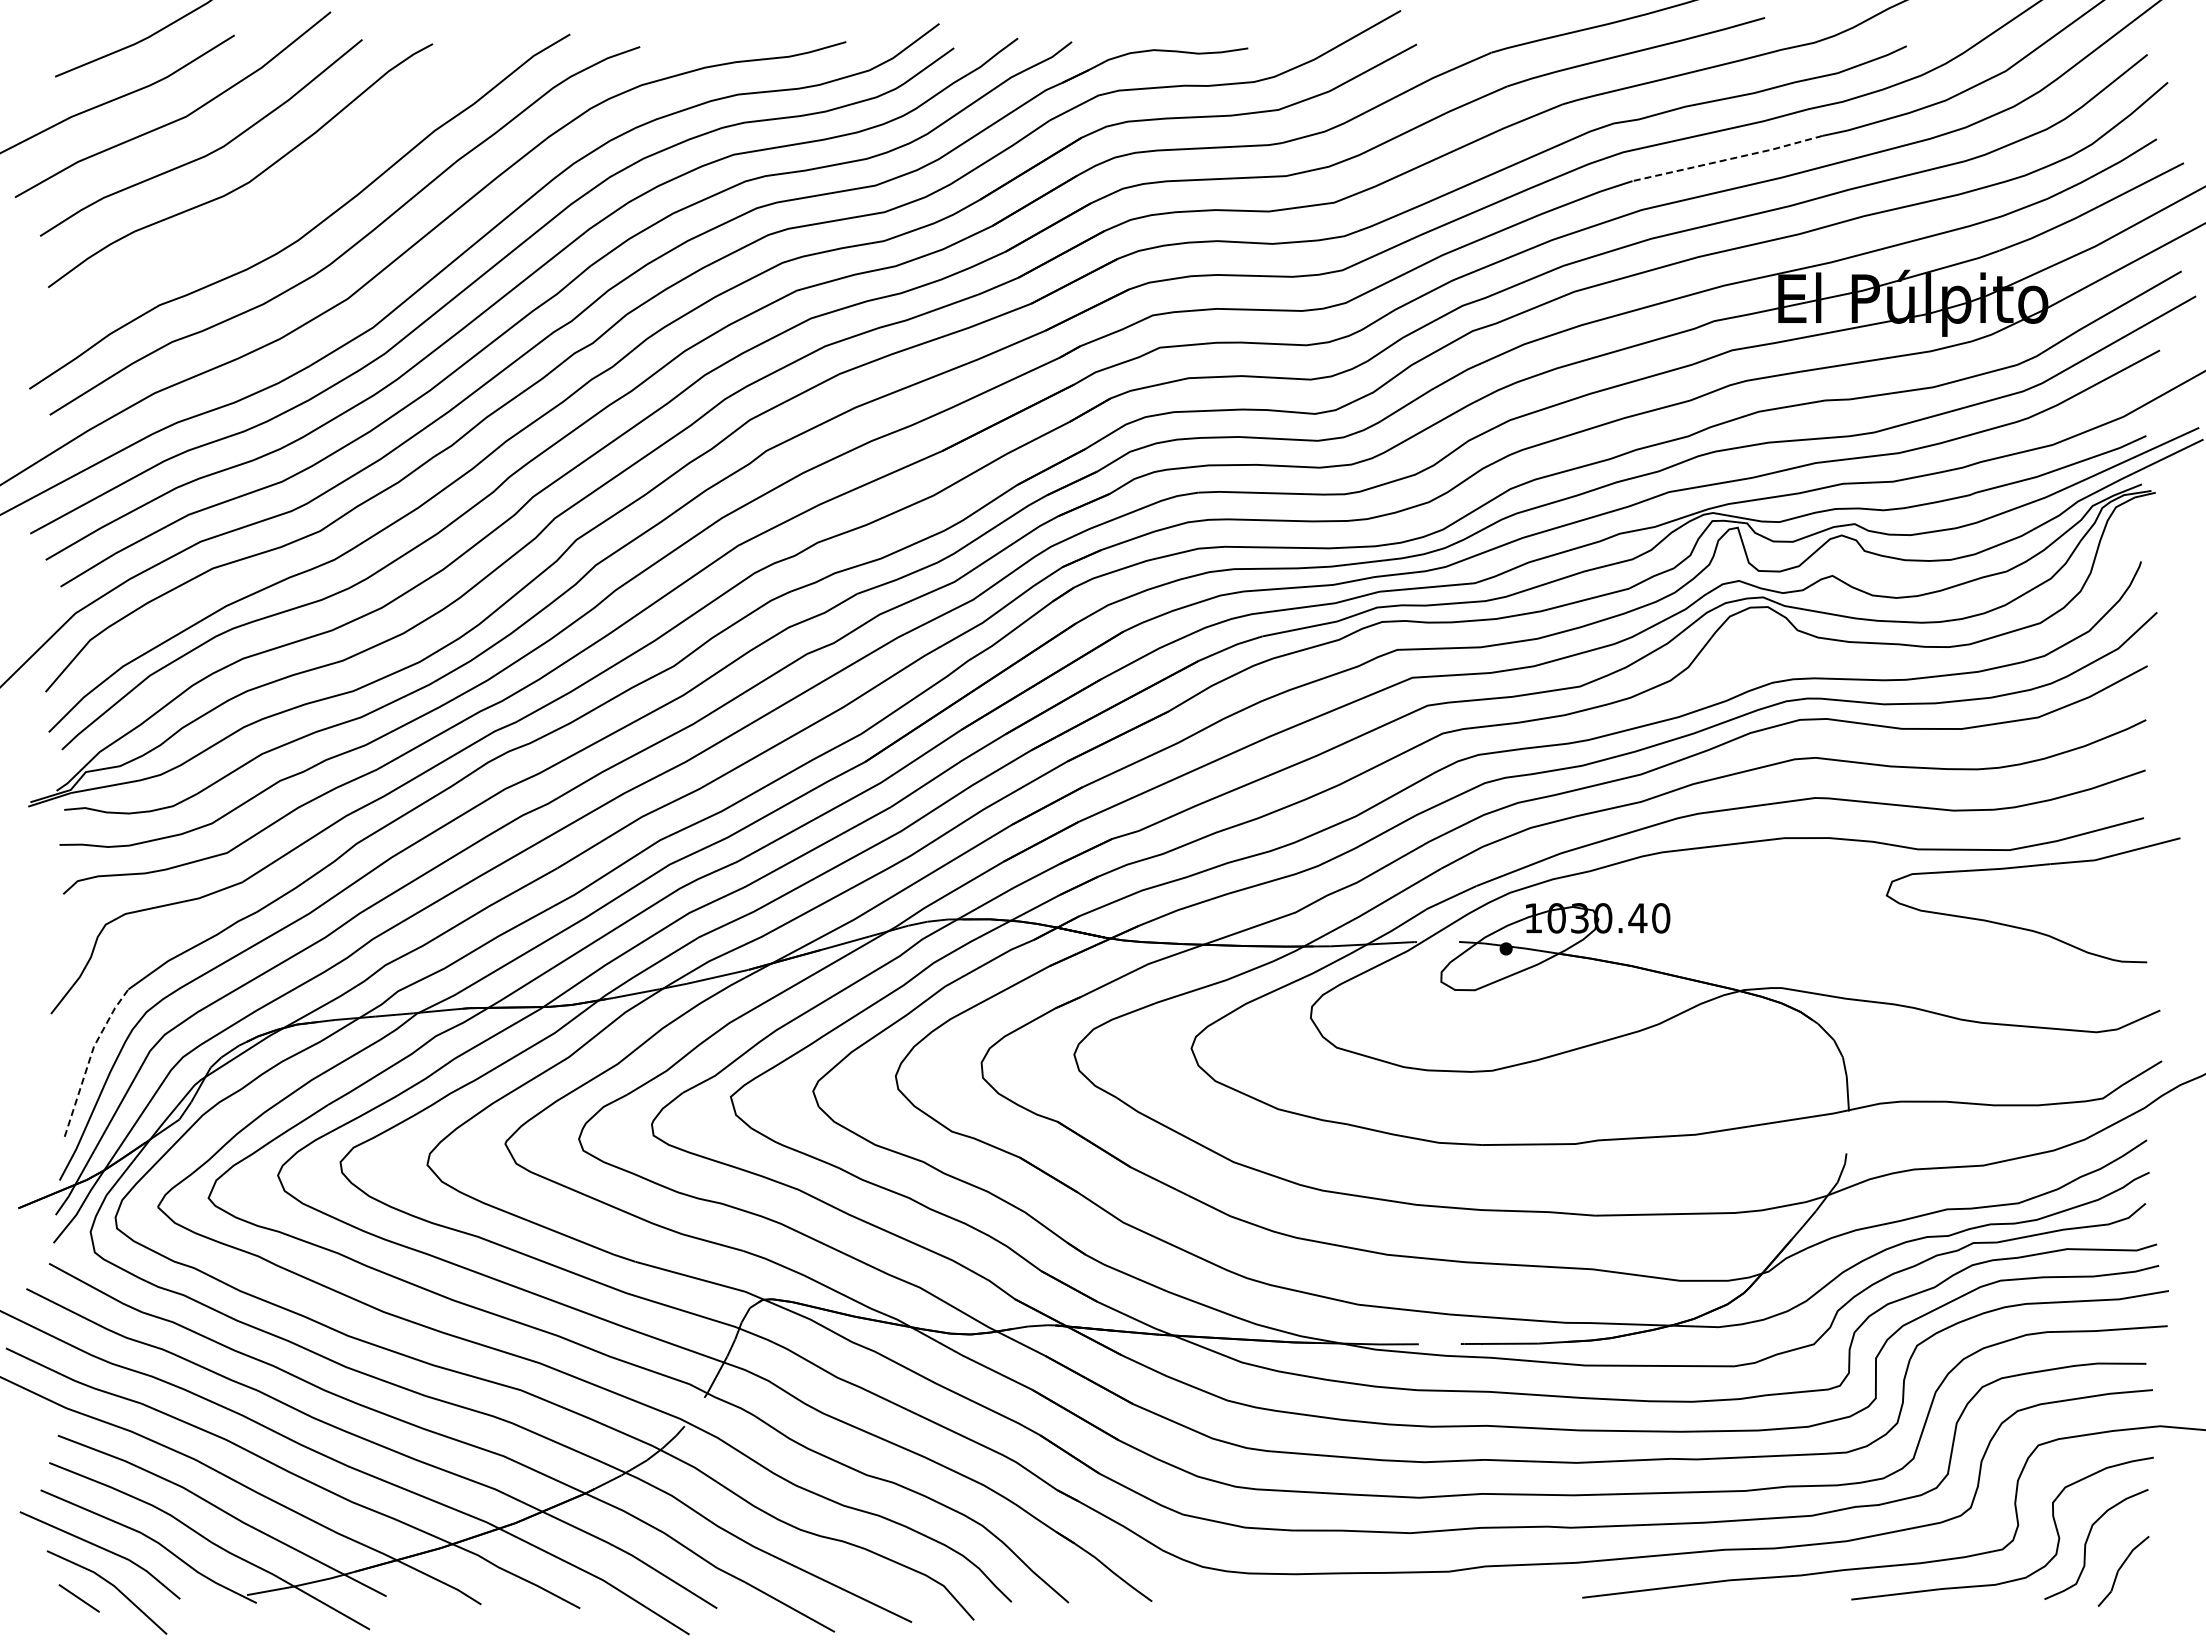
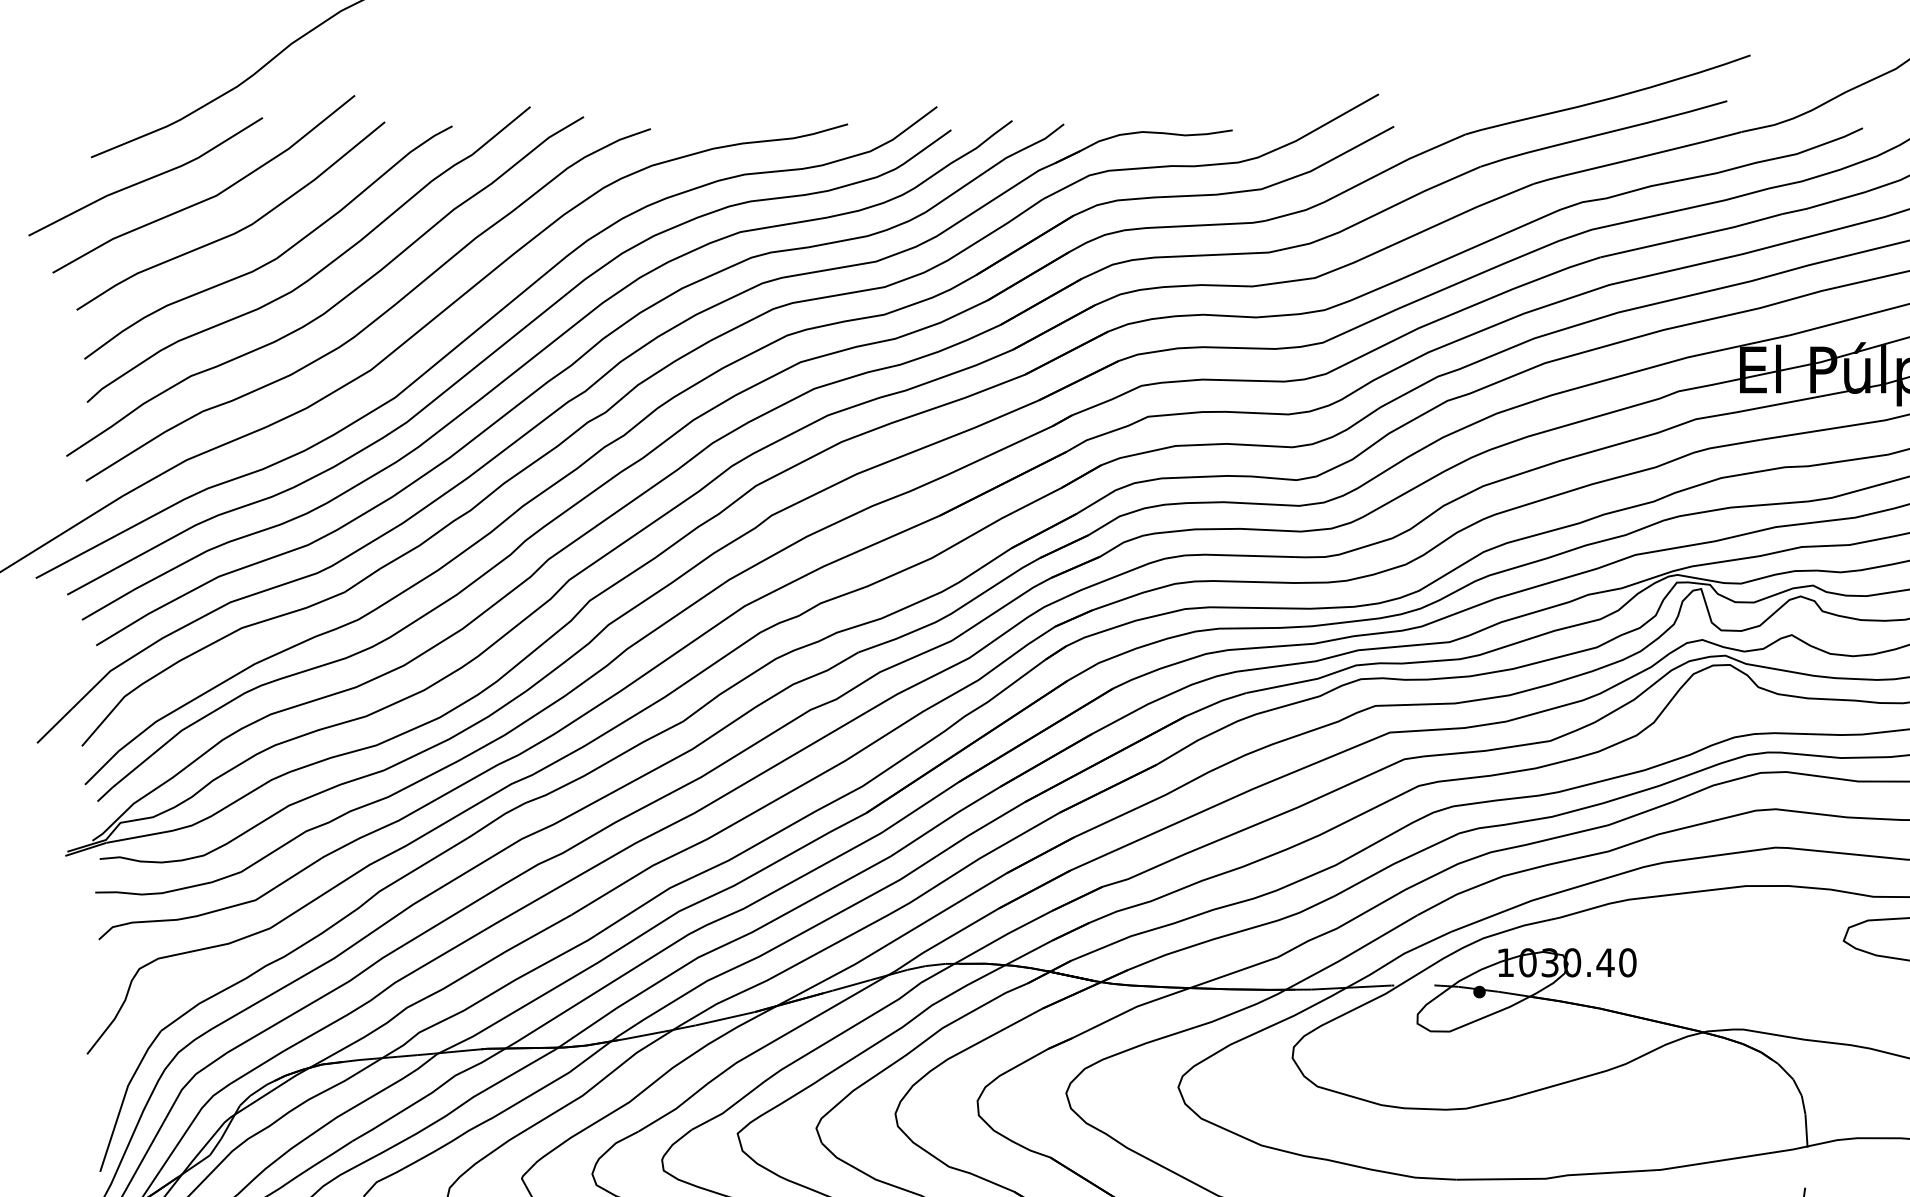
line: (1728, 159) -> (1692, 236), dashed -> solid
curve: (295, 193) -> (321, 269), added
line: (90, 1058) -> (124, 1096), dashed -> solid

